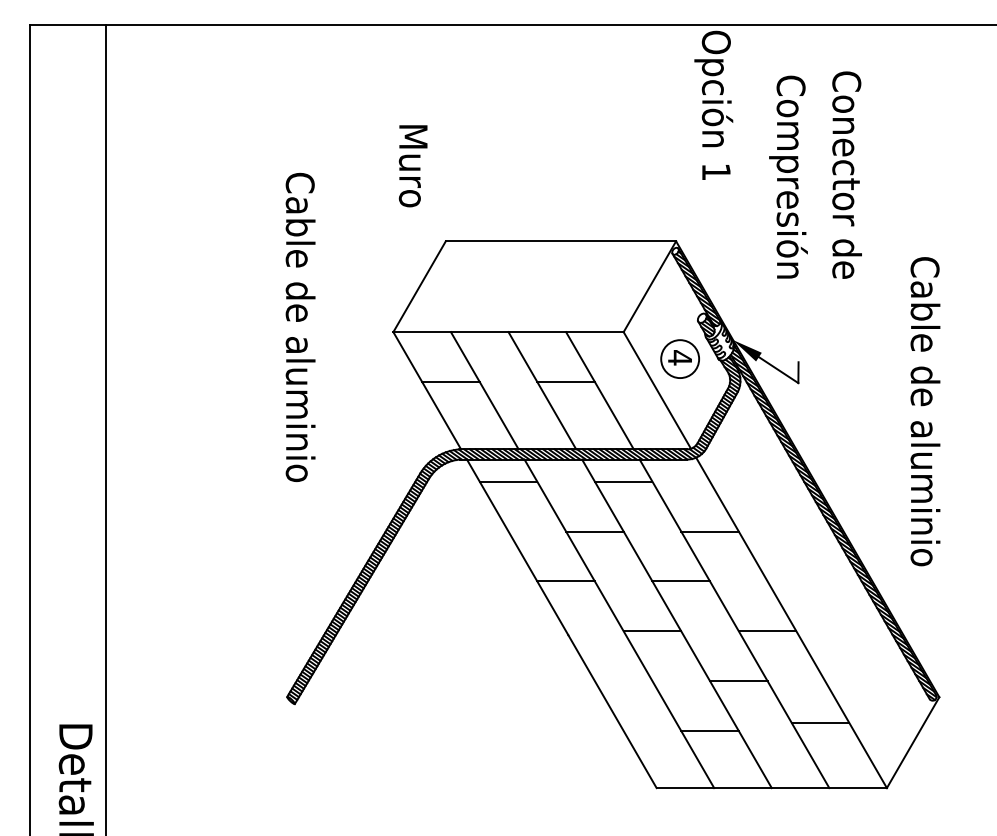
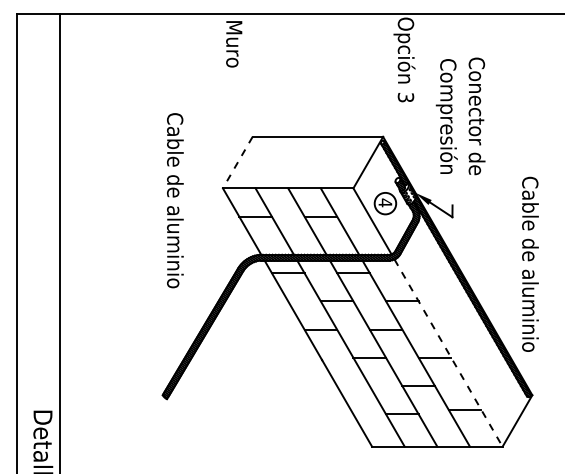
text: (413, 166) -> (234, 44), moved
text: (715, 171) -> (405, 97), 1 -> 3
text: (846, 175) -> (476, 116), moved
text: (787, 177) -> (446, 116), moved
line: (419, 286) -> (237, 162), solid -> dashed
text: (300, 327) -> (175, 200), moved
text: (925, 410) -> (530, 263), moved
line: (791, 623) -> (448, 353), solid -> dashed

